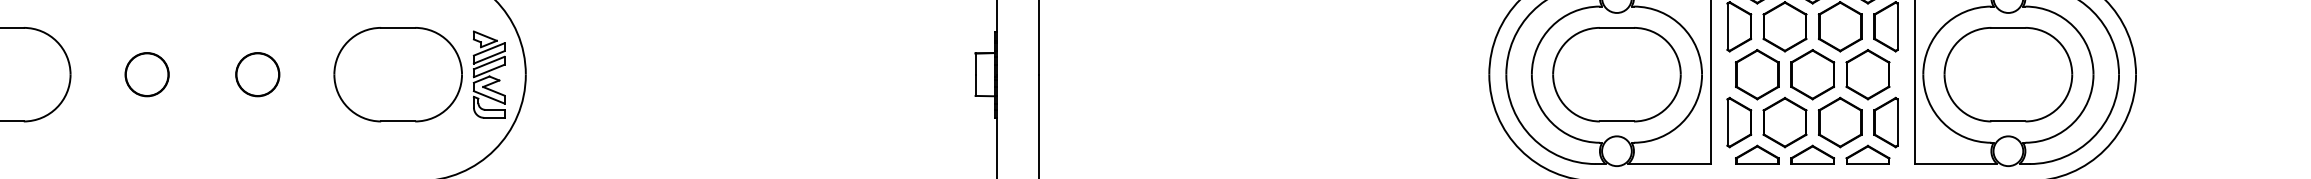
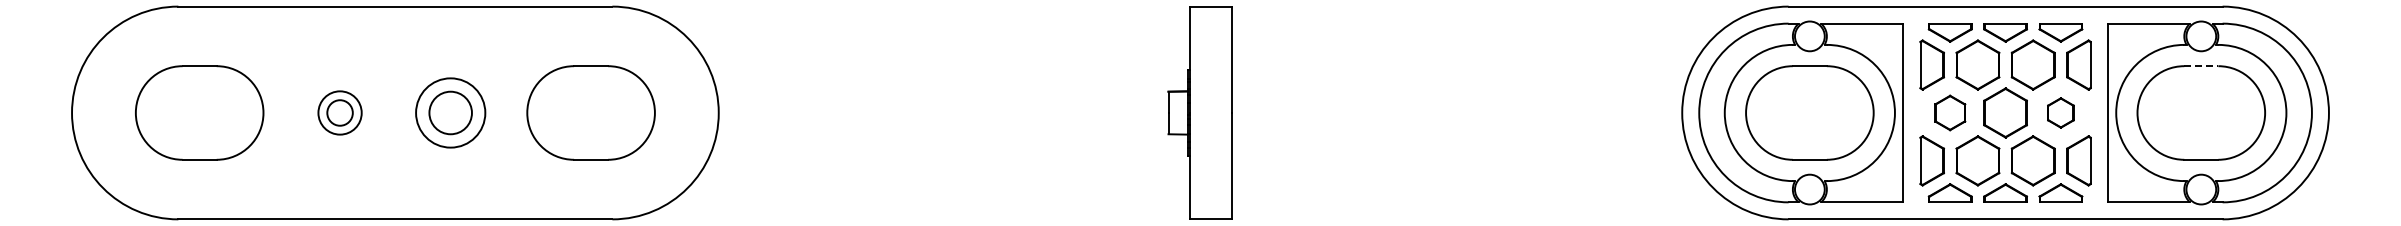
line: (2008, 28) -> (2201, 66), solid -> dashed
circle: (146, 74) -> (339, 112), size x0.6
circle: (257, 74) -> (450, 112), size x1.6
part: (488, 74) -> (681, 112), removed
part: (1756, 74) -> (1949, 112), size x0.7
part: (1867, 74) -> (2060, 112), size x0.6

